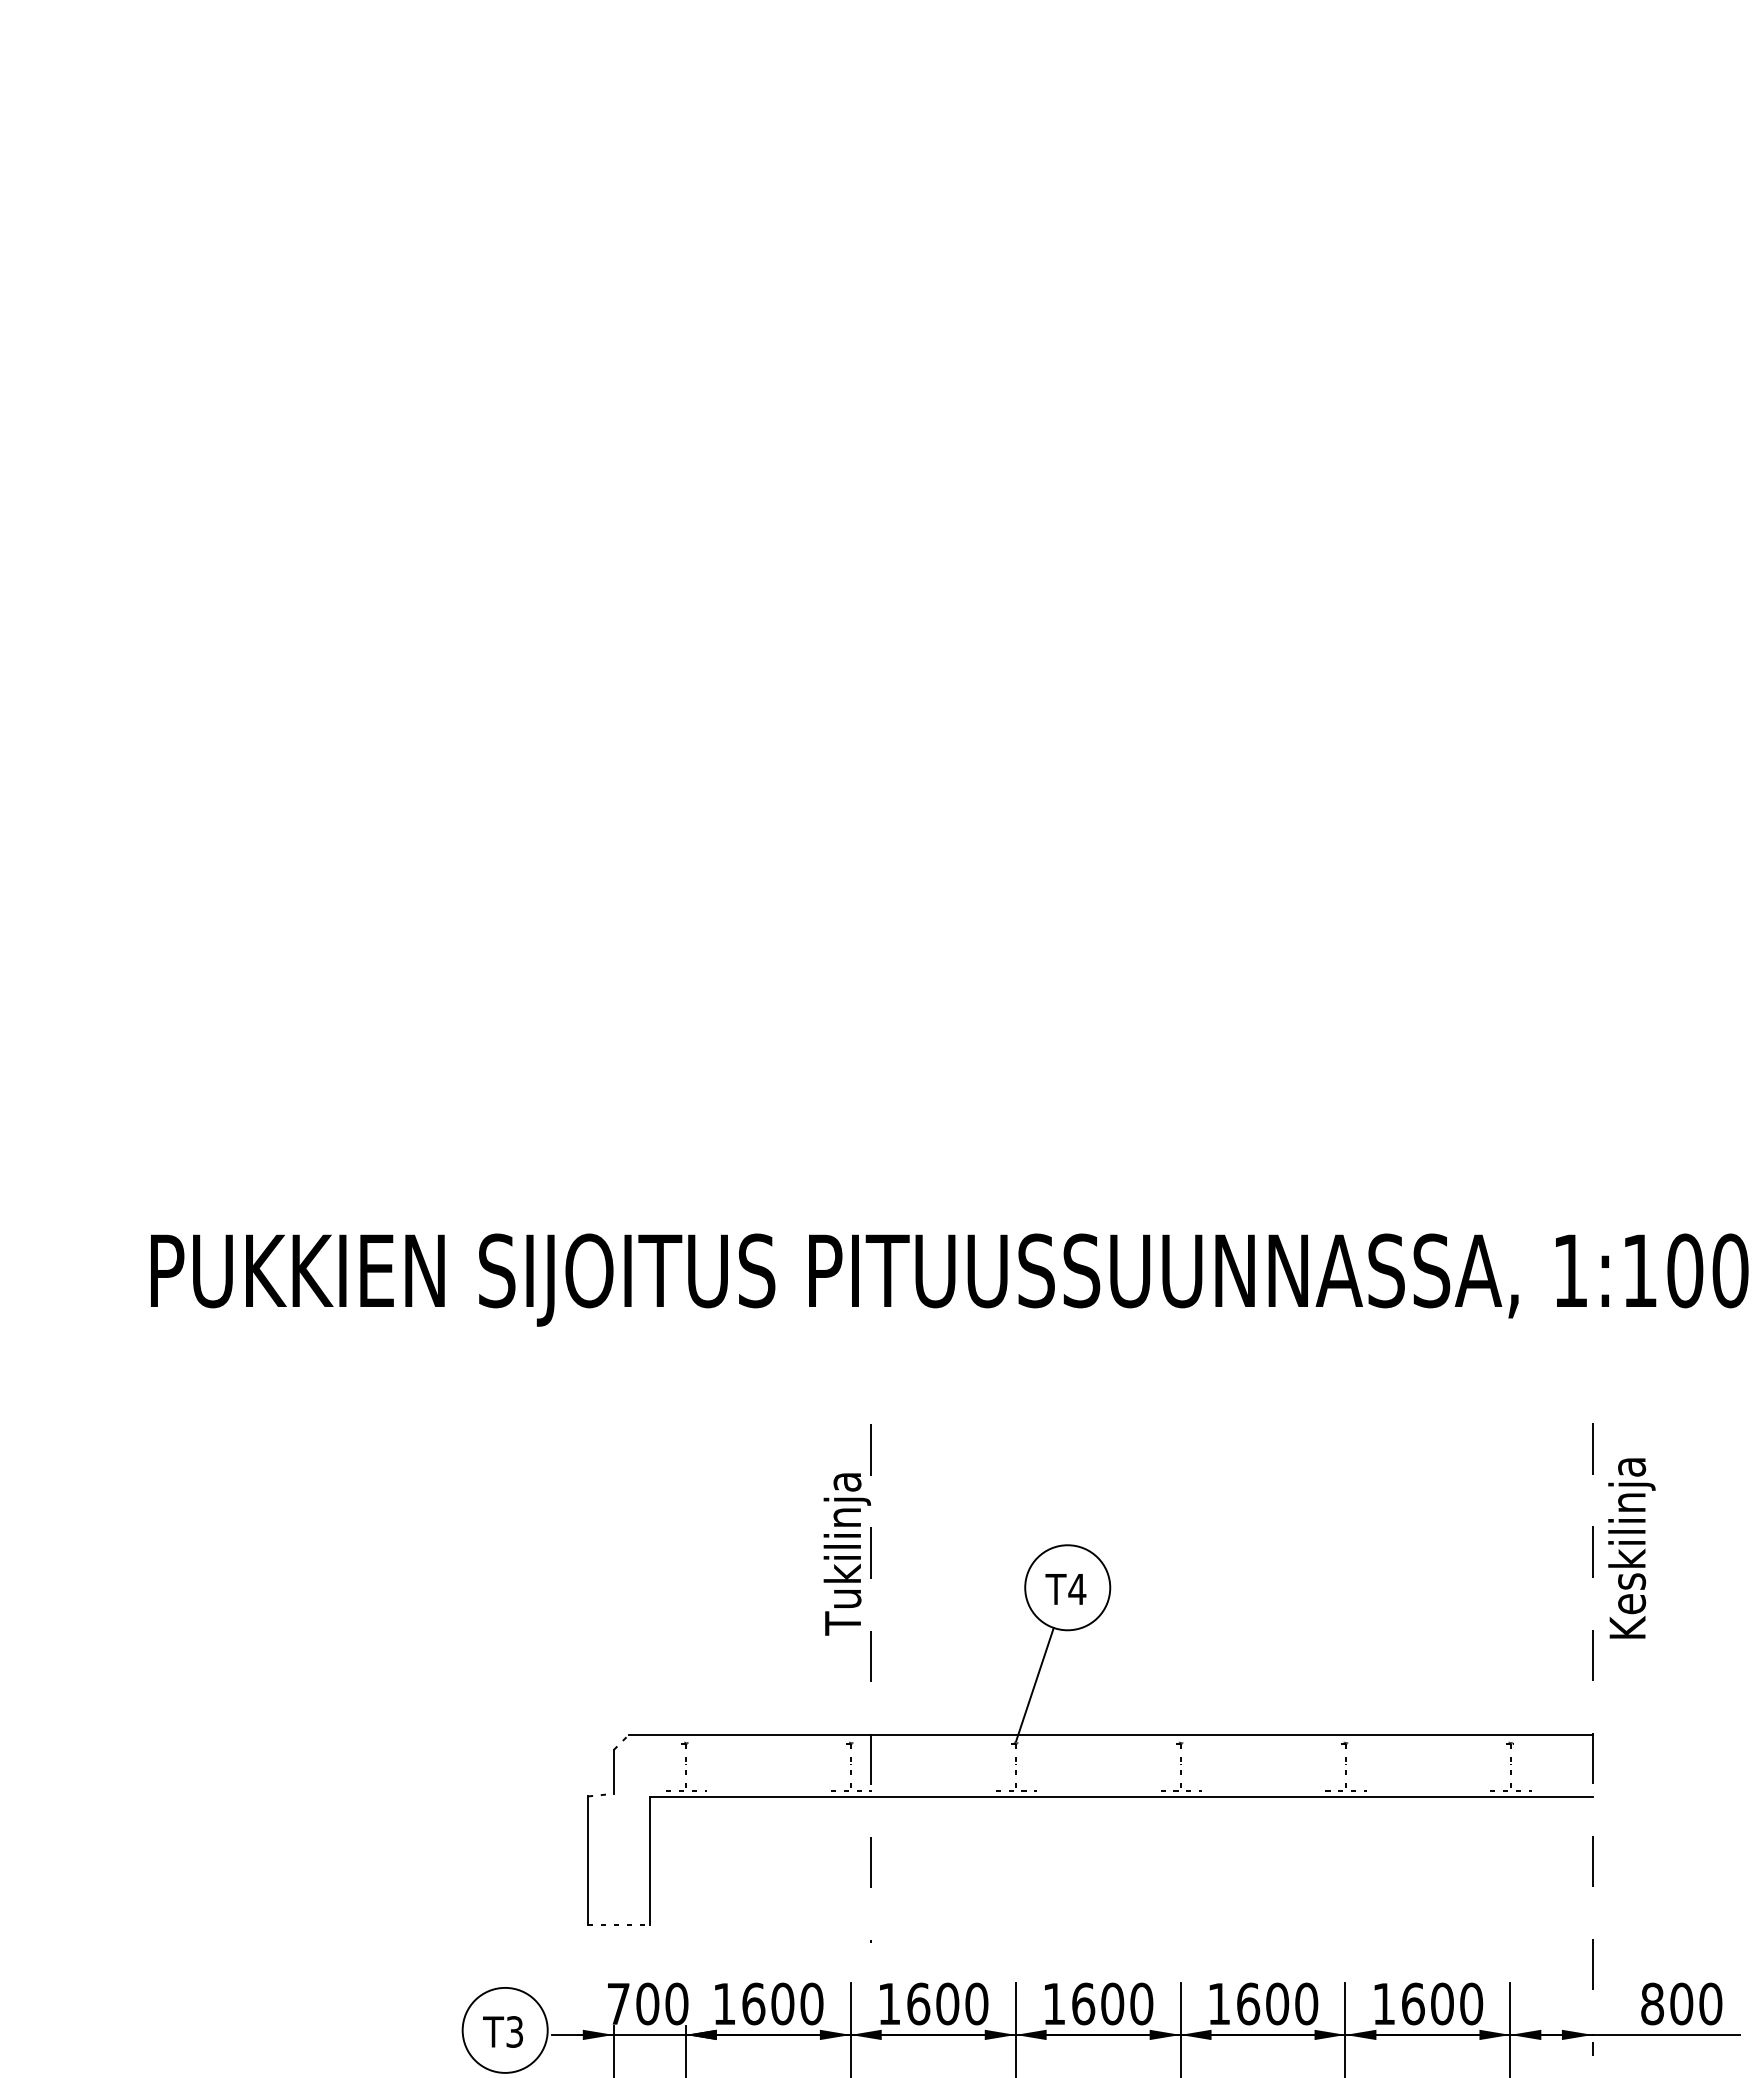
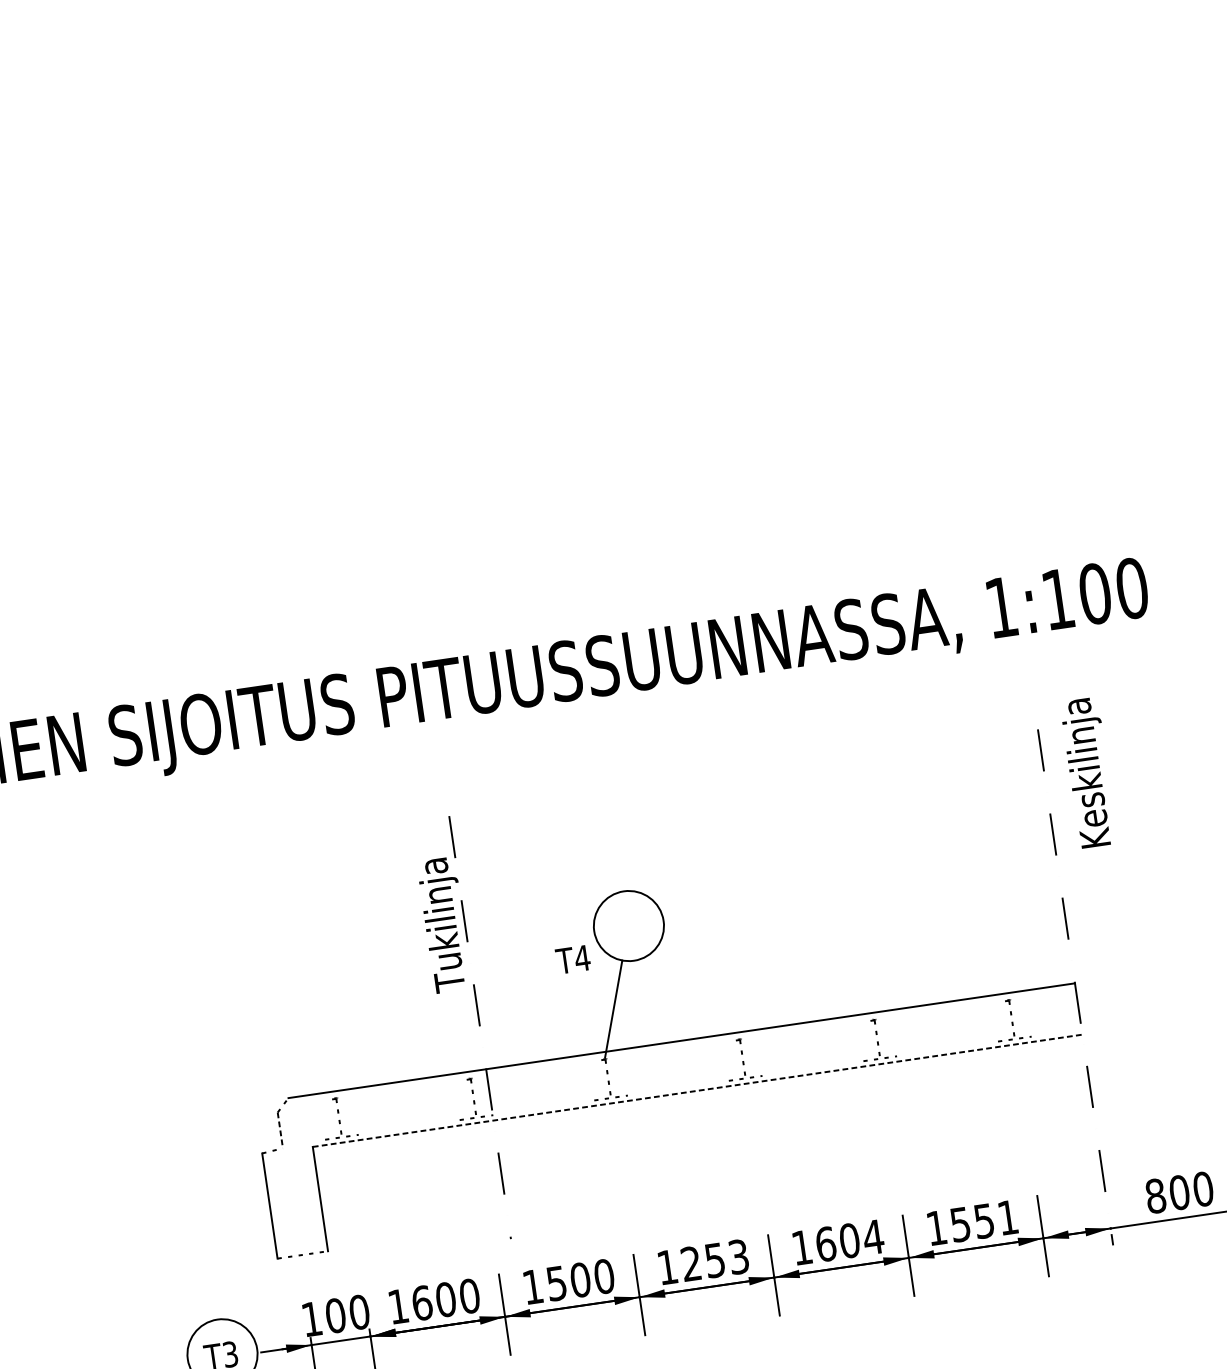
text: (1631, 1548) -> (1089, 772), moved
text: (1065, 1589) -> (572, 959), moved
line: (613, 1771) -> (280, 1130), solid -> dashed
line: (1121, 1797) -> (697, 1090), solid -> dashed
text: (618, 2003) -> (311, 1318), 700 -> 100
text: (918, 2003) -> (556, 1283), 1600 -> 1500
text: (1112, 2003) -> (714, 1260), 1600 -> 1253
text: (1306, 2003) -> (873, 1236), 1600 -> 1604
text: (1442, 2003) -> (984, 1220), 1600 -> 1551

